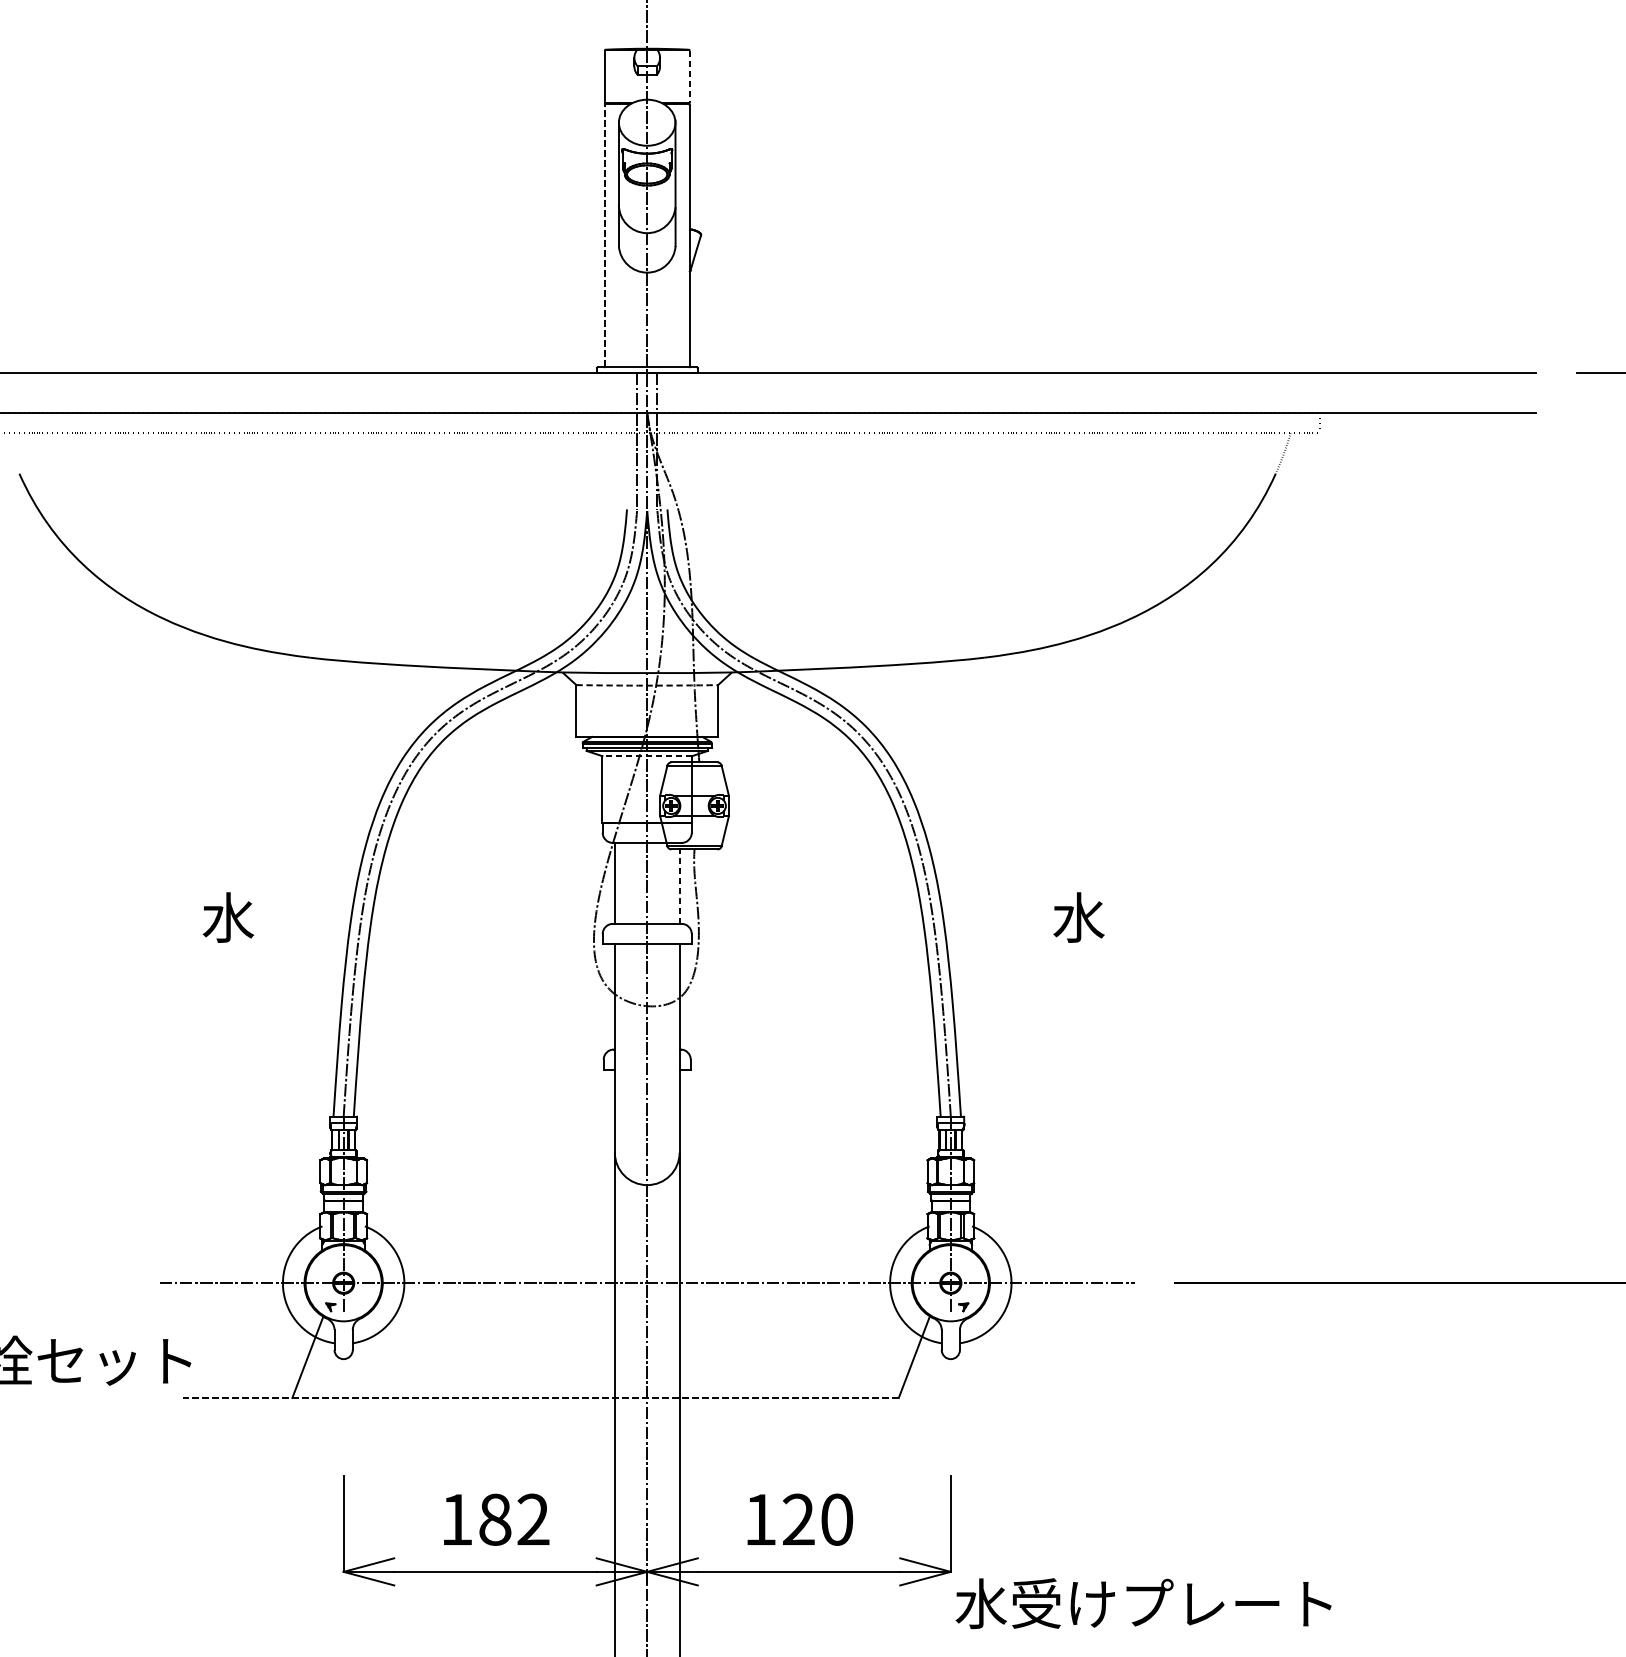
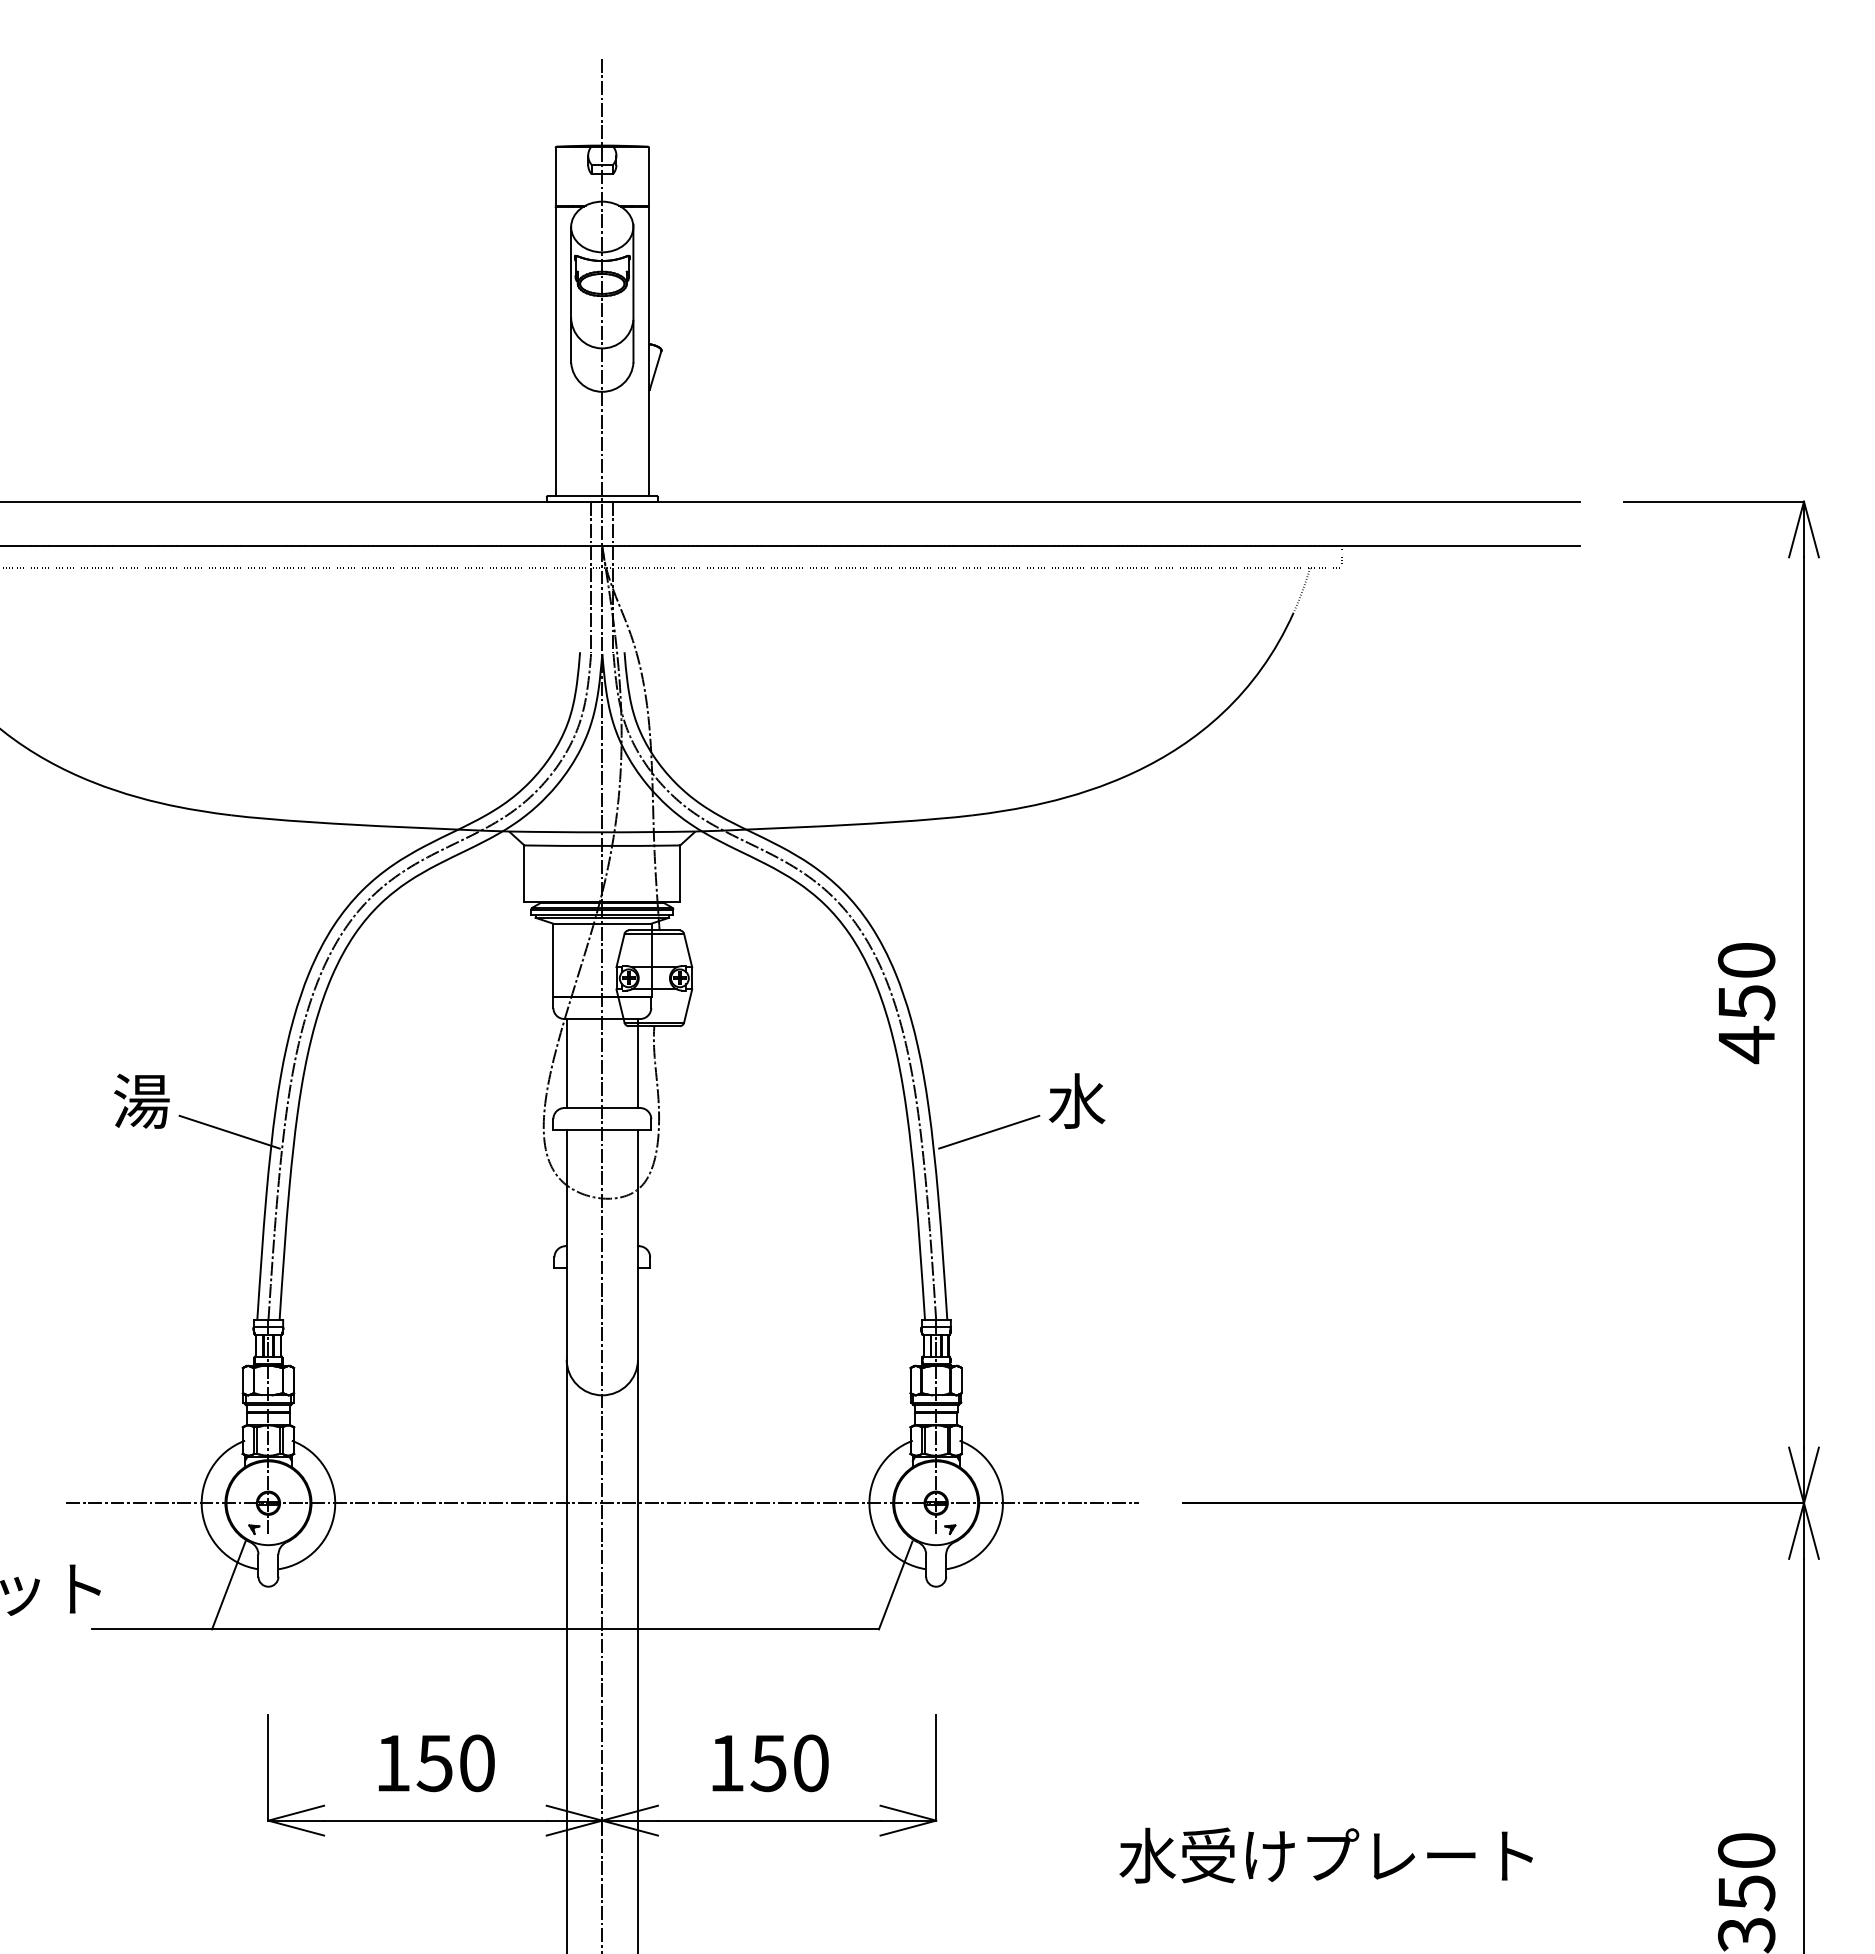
line: (690, 76) -> (649, 176), dashed -> solid
line: (604, 235) -> (555, 351), dashed -> solid
arc: (647, 686) -> (602, 846), dashed -> solid
line: (646, 756) -> (601, 923), dashed -> solid
line: (679, 883) -> (637, 1063), dashed -> solid
text: (228, 917) -> (141, 1100), 水 -> 湯
line: (308, 945) -> (229, 1131), added
line: (999, 945) -> (989, 1131), added
line: (541, 1398) -> (485, 1629), dashed -> solid
text: (513, 1519) -> (455, 1763), 182 -> 150
text: (798, 1519) -> (768, 1763), 120 -> 150
text: (1142, 1603) -> (1325, 1855), moved

